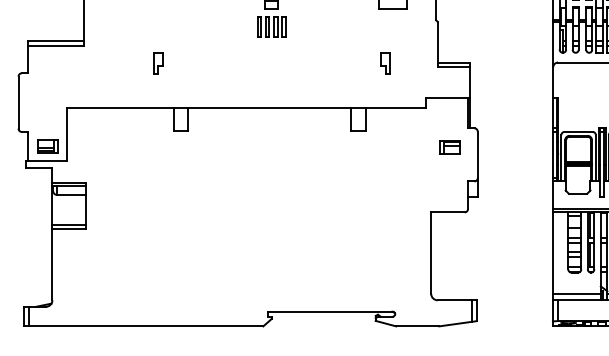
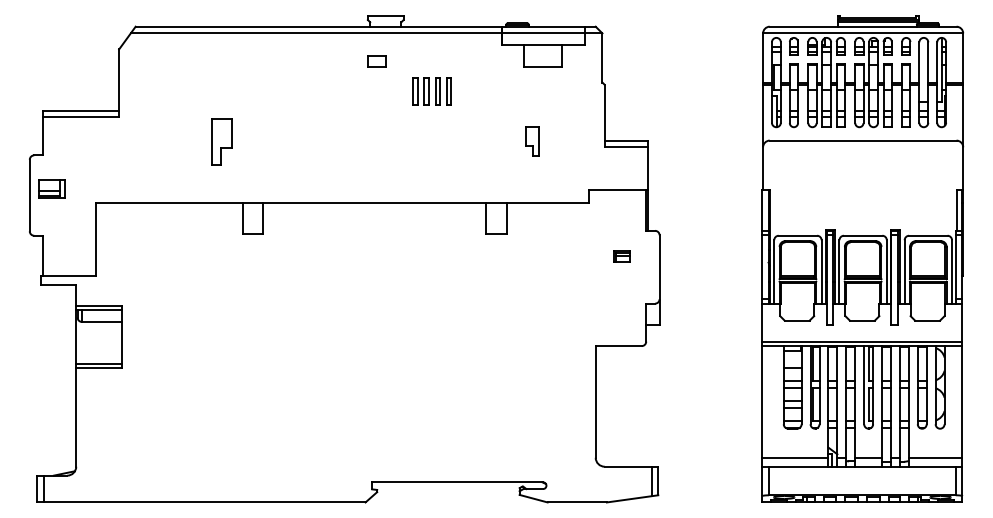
part: (271, 26) -> (431, 91), moved
part: (158, 63) -> (221, 141), size x1.6
part: (47, 146) -> (51, 188), moved
part: (449, 147) -> (621, 256), size x0.6

